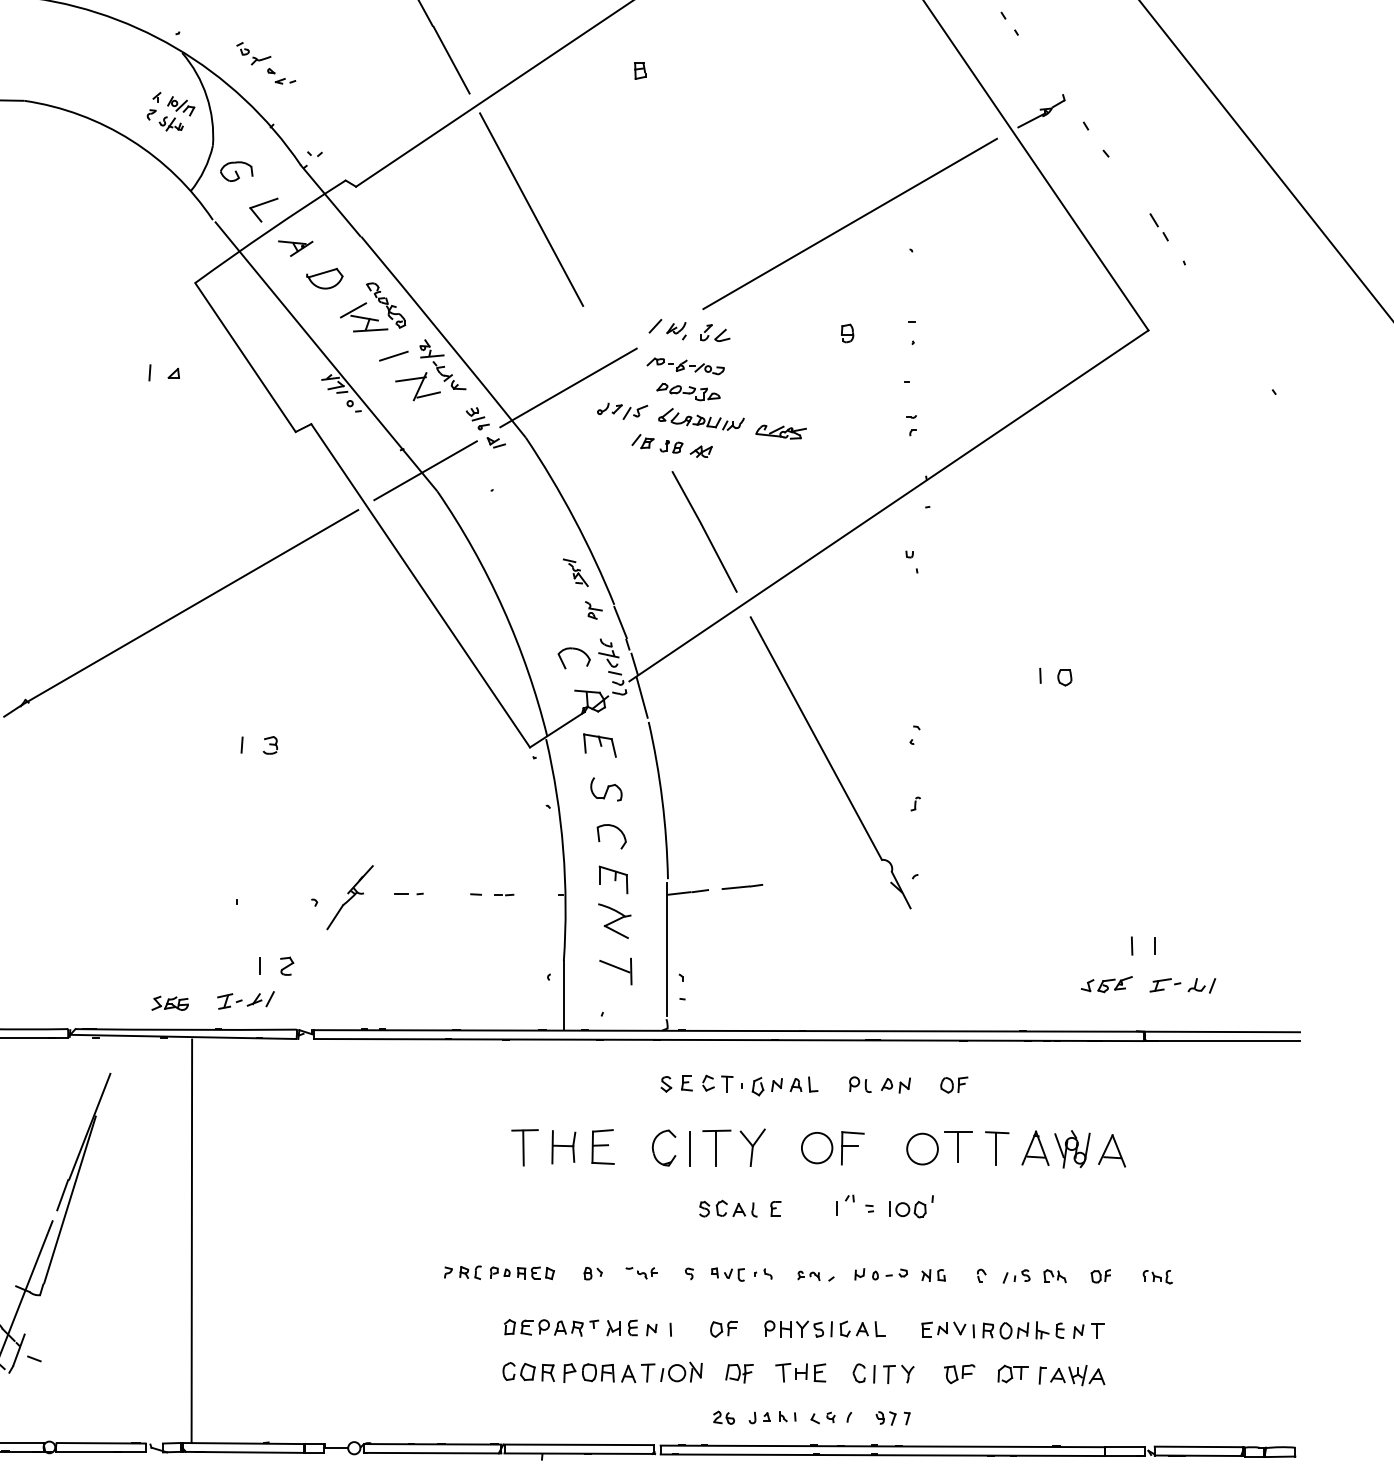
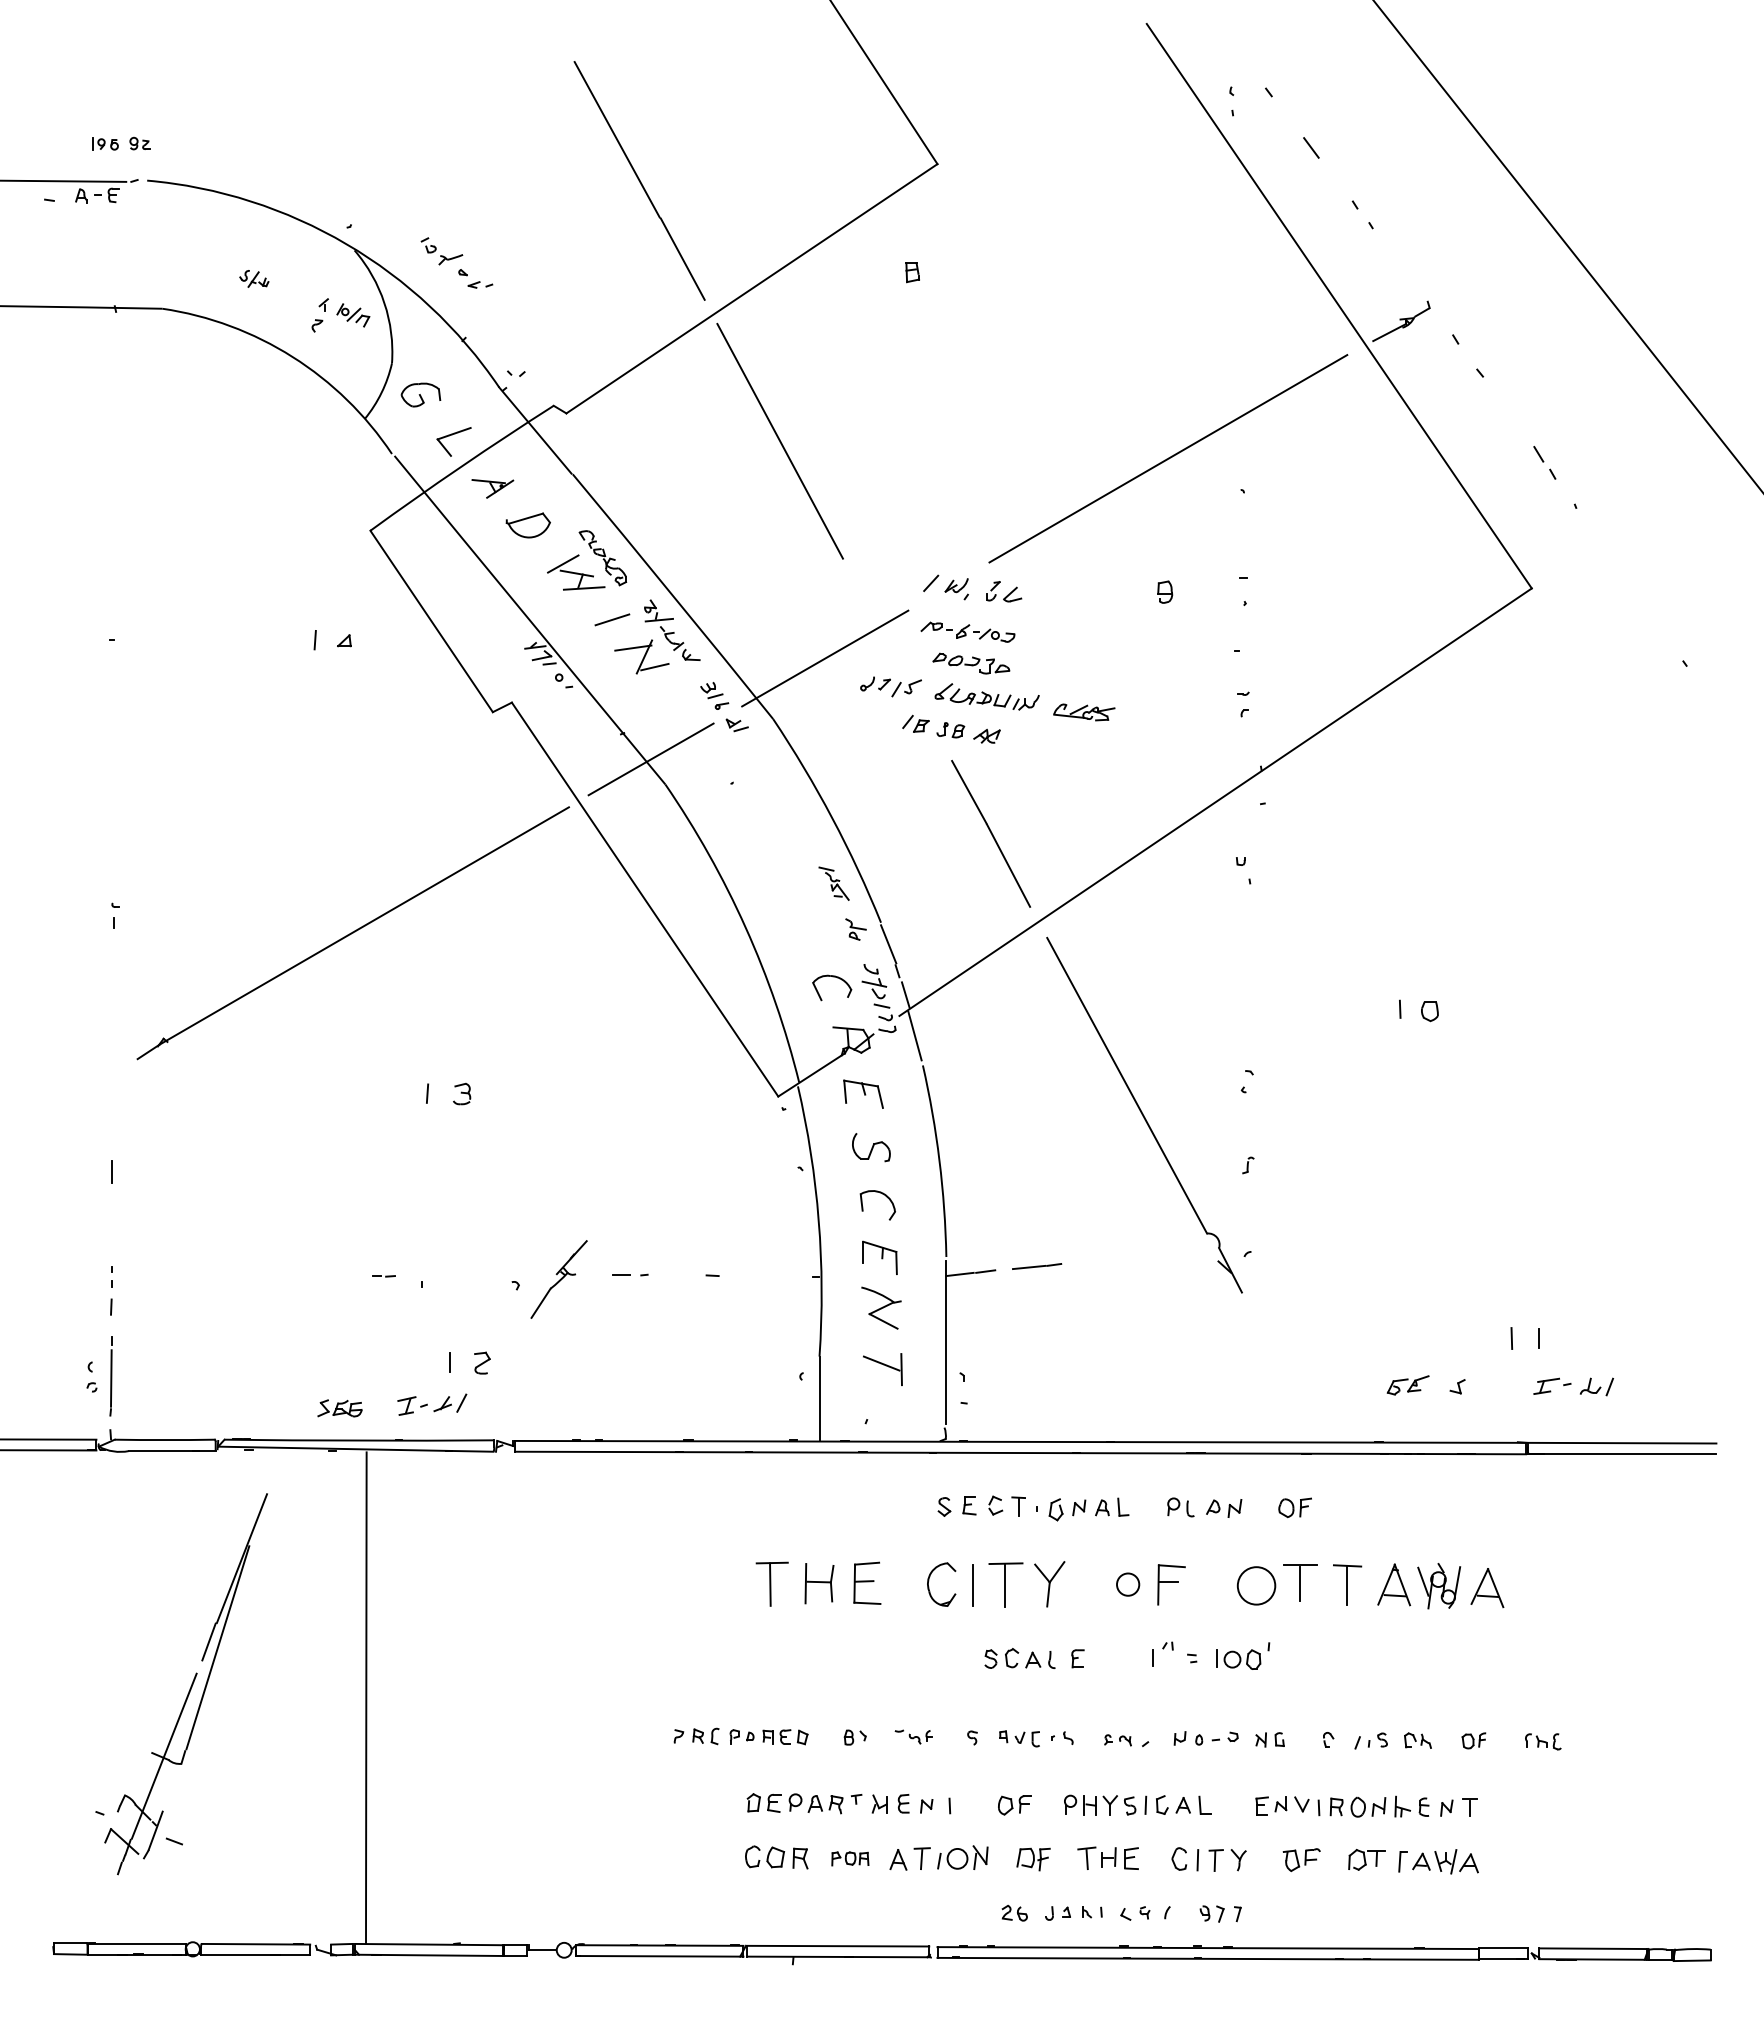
part: (171, 123) -> (254, 278), moved
line: (502, 895) -> (381, 1276), moved
part: (1114, 984) -> (1407, 1385), moved
circle: (816, 1147) -> (1127, 1584), size x0.6
part: (589, 1372) -> (850, 1858), size x0.6

